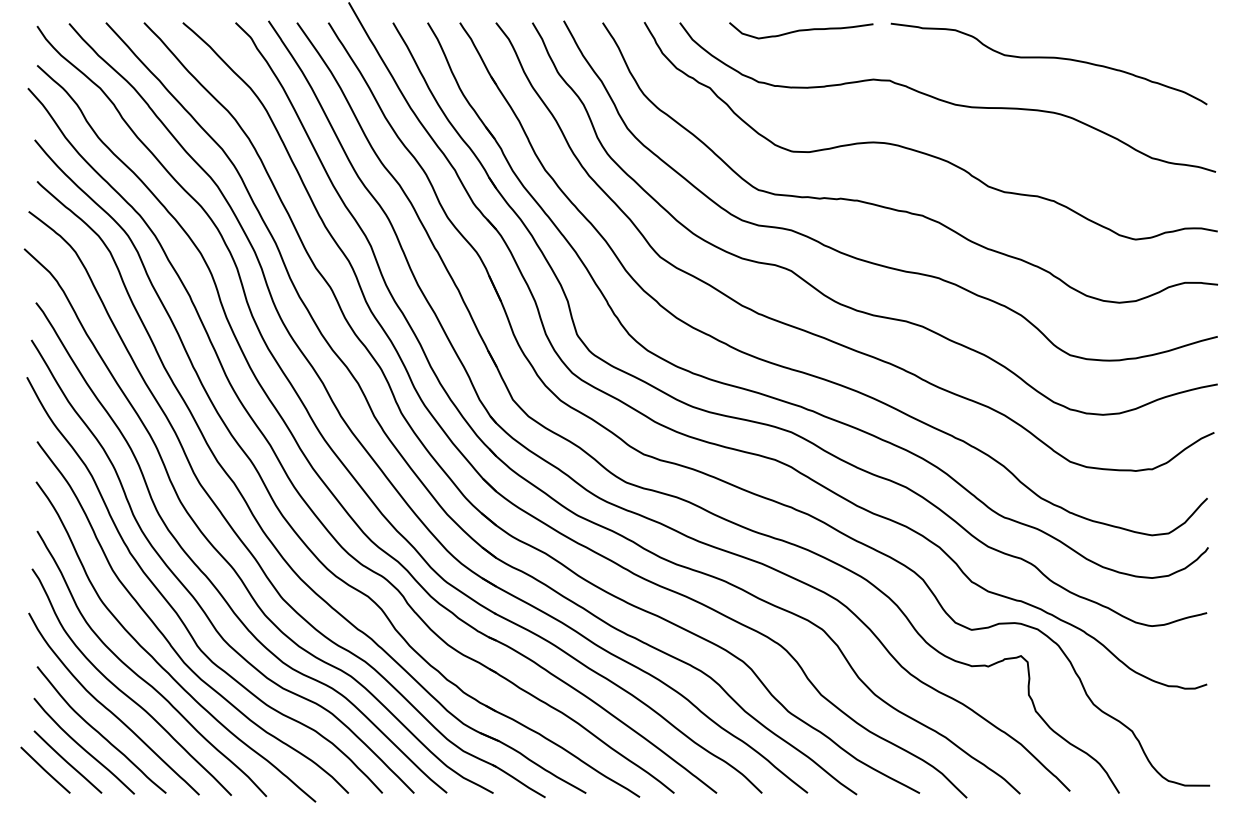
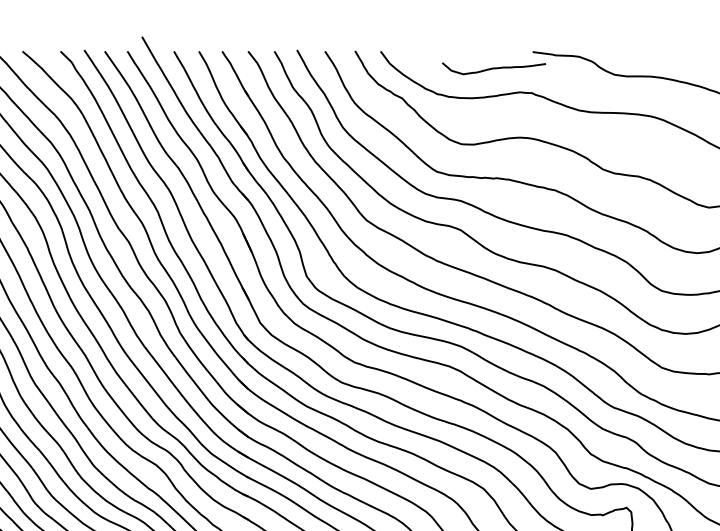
curve: (801, 30) -> (494, 68), moved

